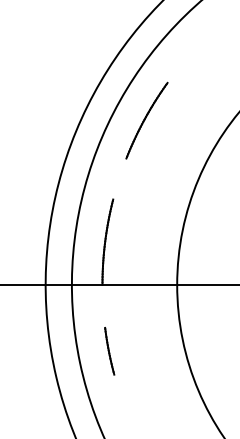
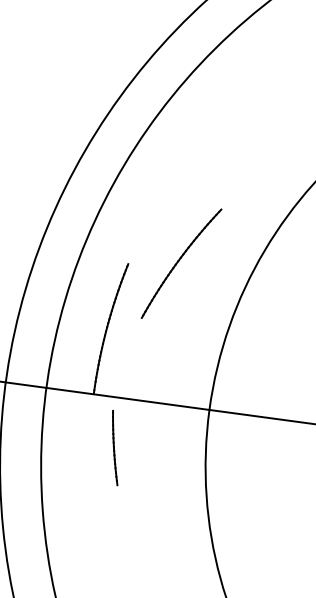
part: (146, 120) -> (180, 263), moved
line: (109, 351) -> (114, 448), moved

